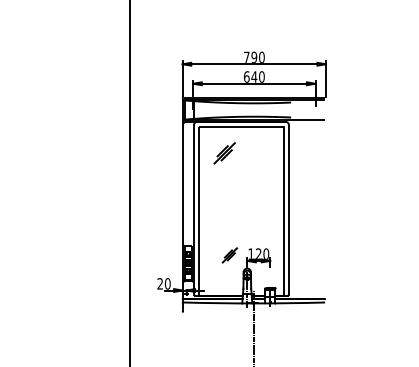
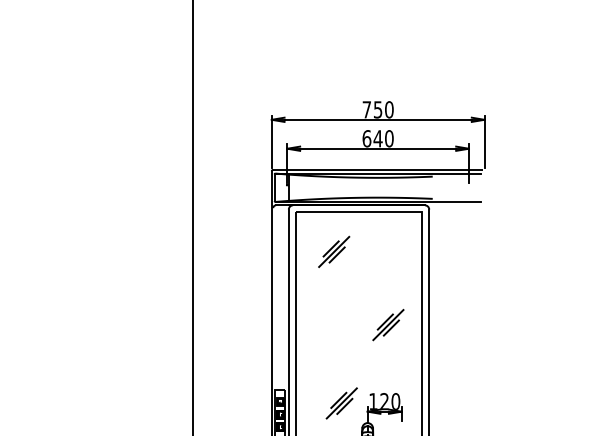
text: (254, 56) -> (378, 108), 790 -> 750
part: (261, 202) -> (388, 324), added
part: (229, 255) -> (341, 403), size x1.43

